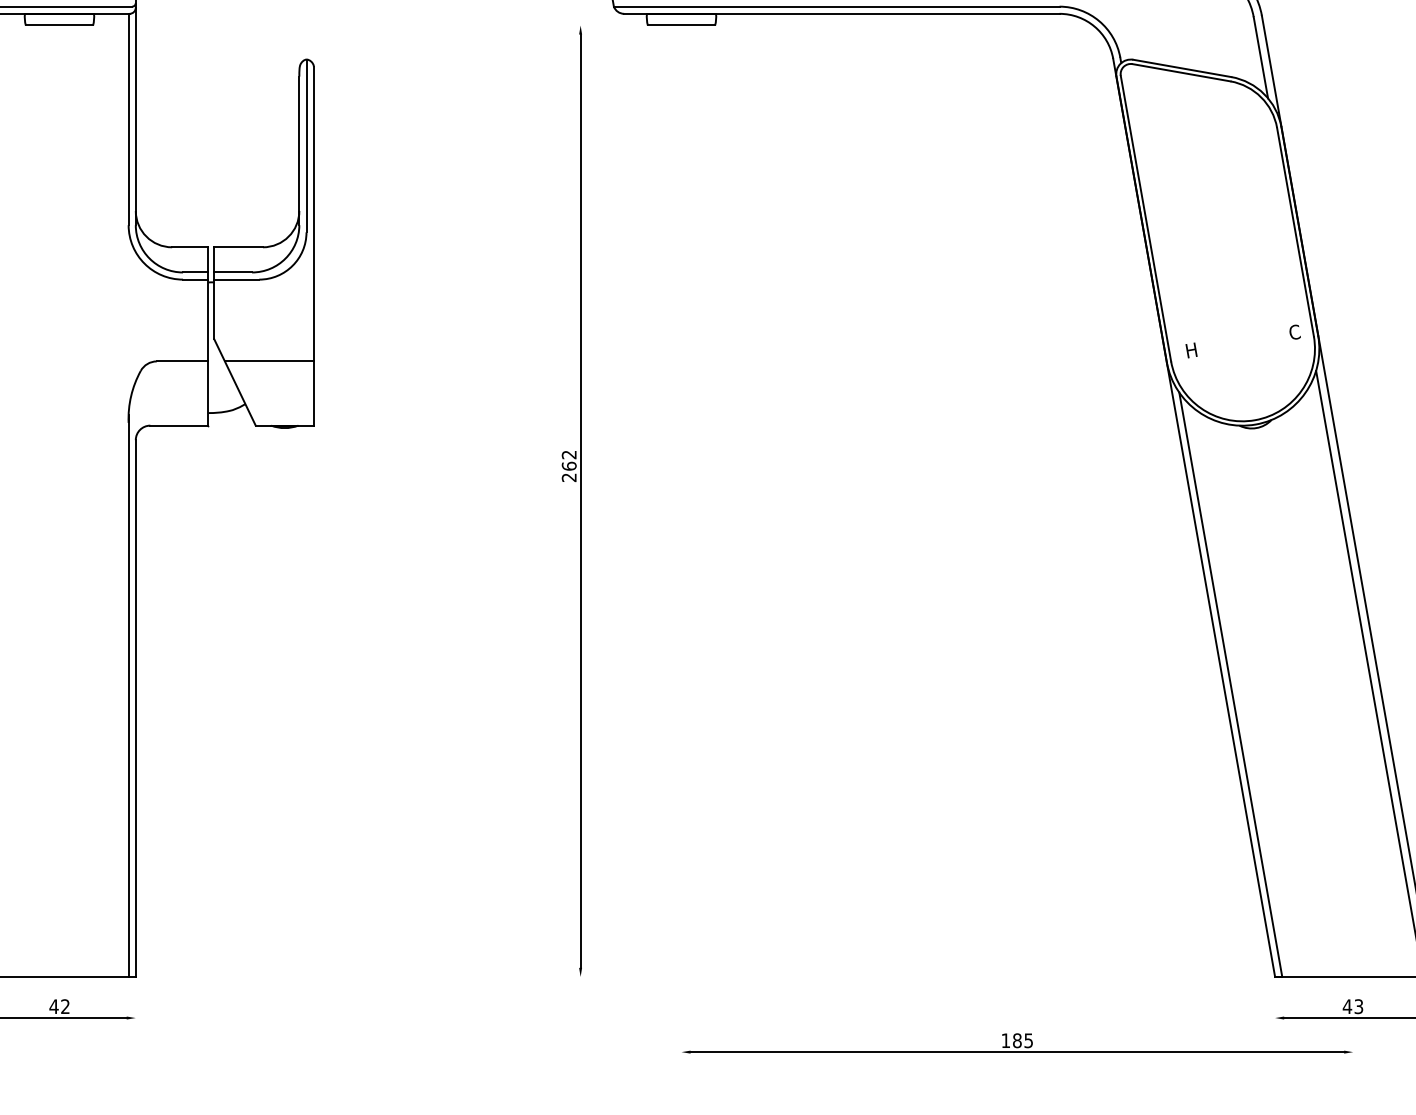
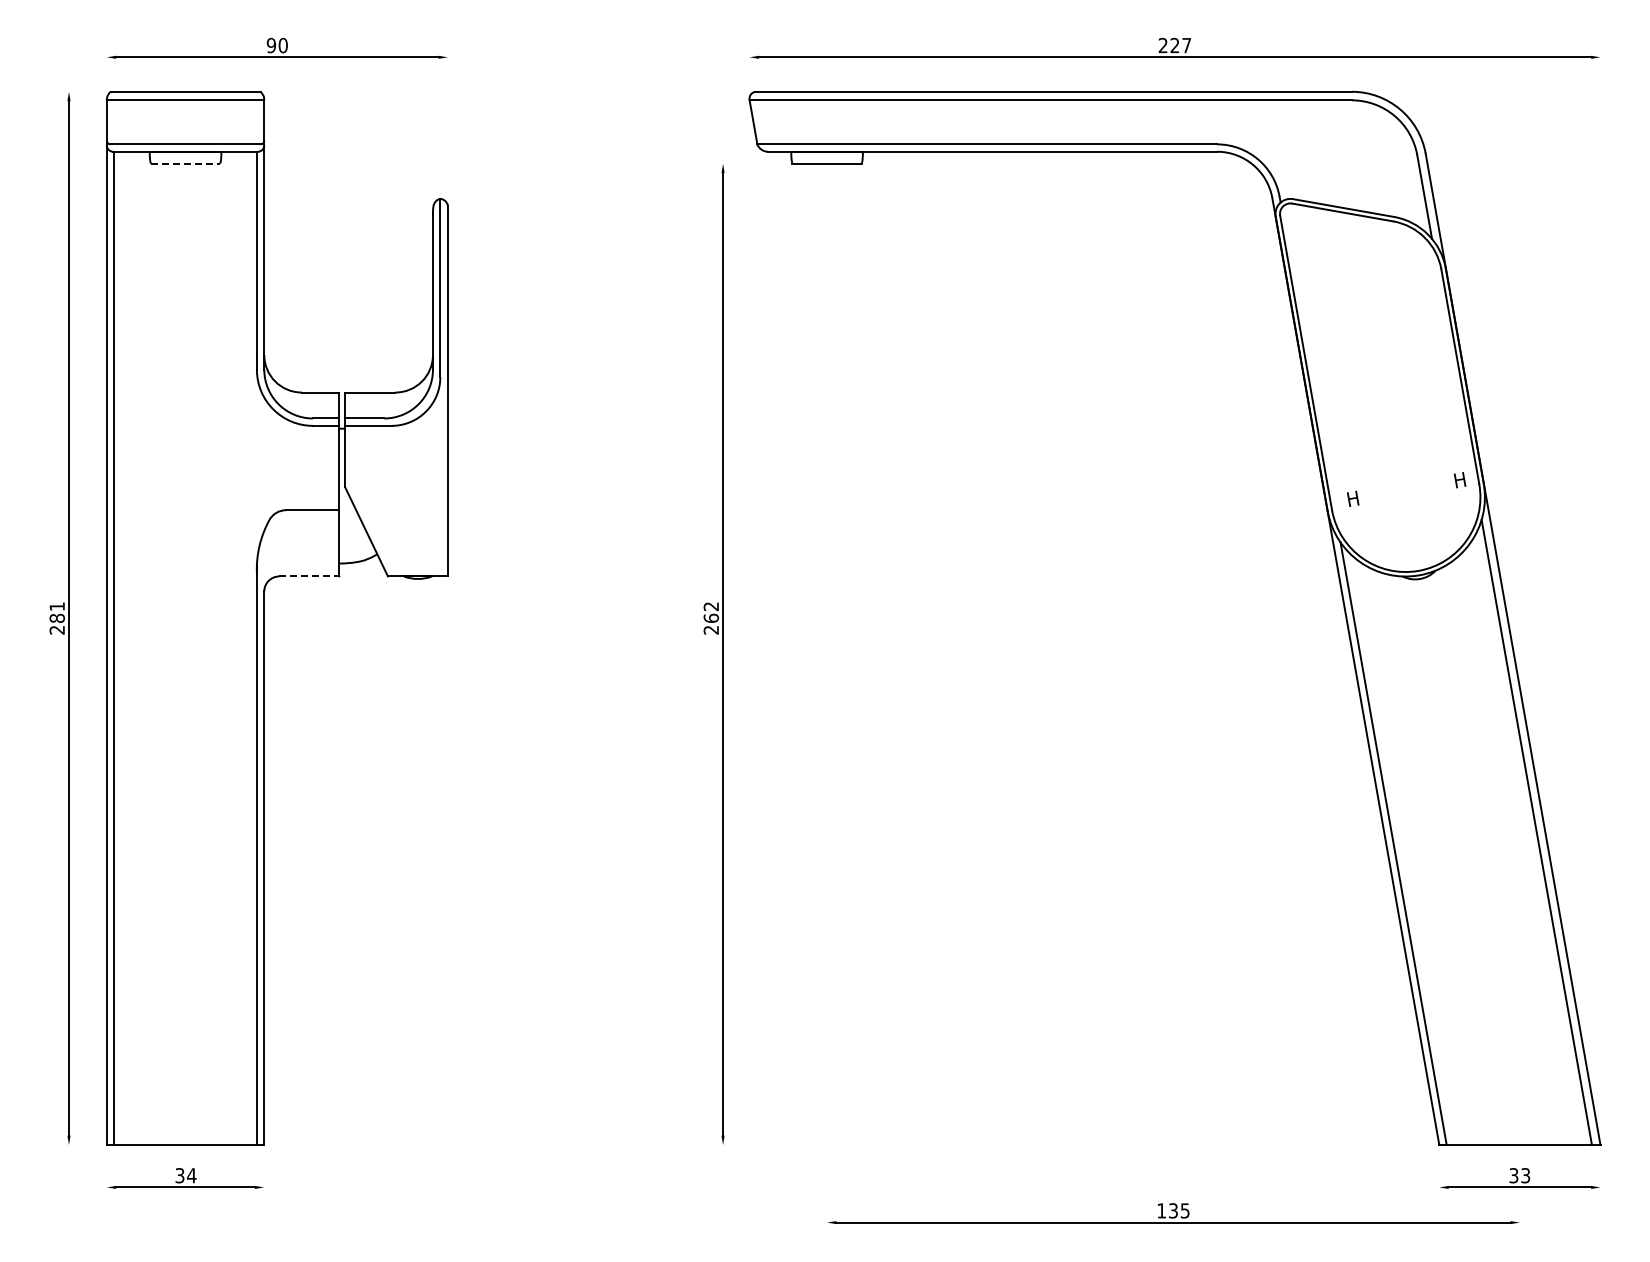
line: (59, 25) -> (185, 163), solid -> dashed
text: (1294, 332) -> (1459, 480), C -> H
line: (268, 361) -> (401, 510), removed
line: (179, 425) -> (309, 576), solid -> dashed
text: (59, 1006) -> (185, 1175), 42 -> 34
text: (1347, 1006) -> (1513, 1175), 43 -> 33
text: (1017, 1040) -> (1173, 1210), 185 -> 135

